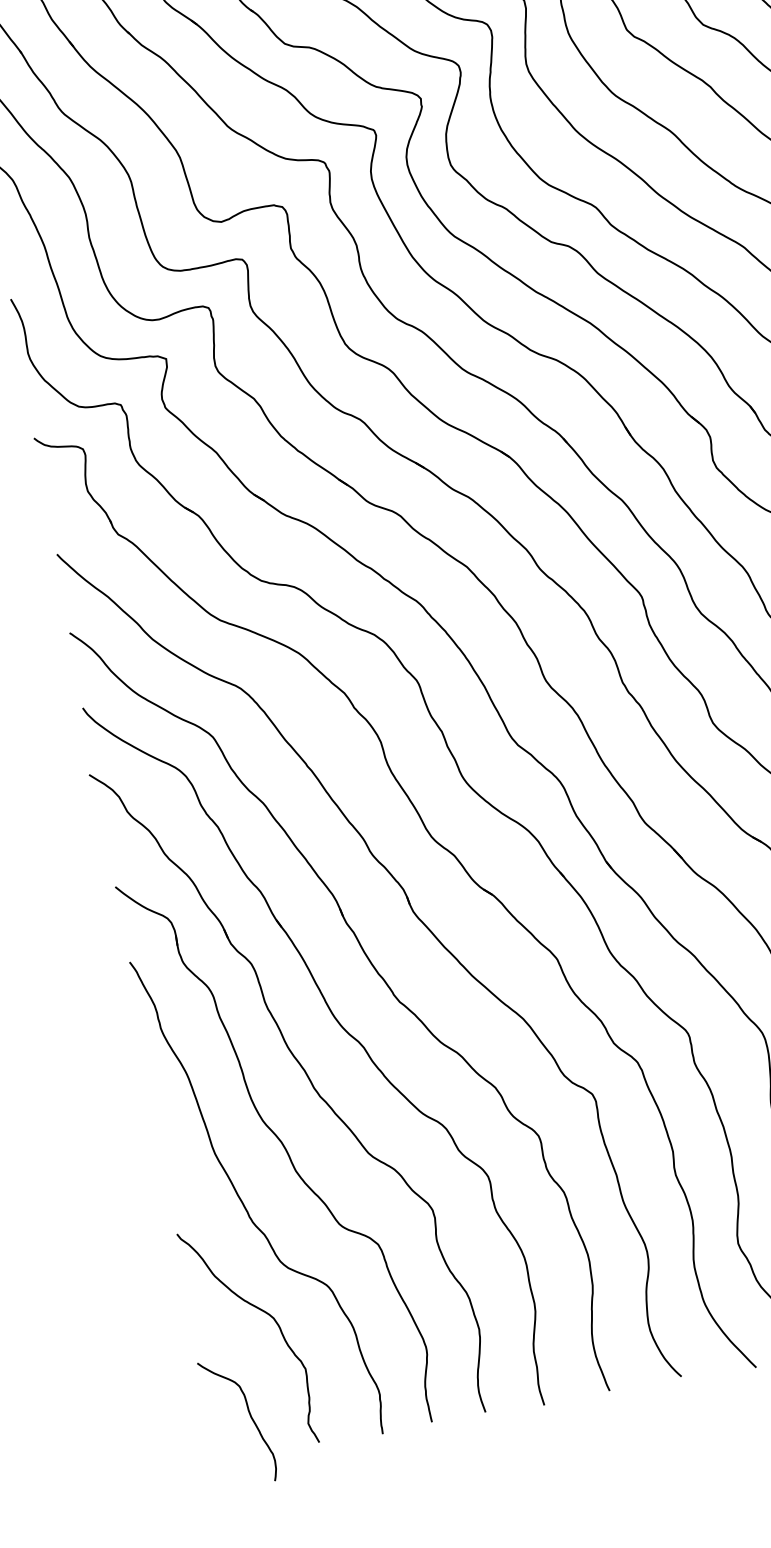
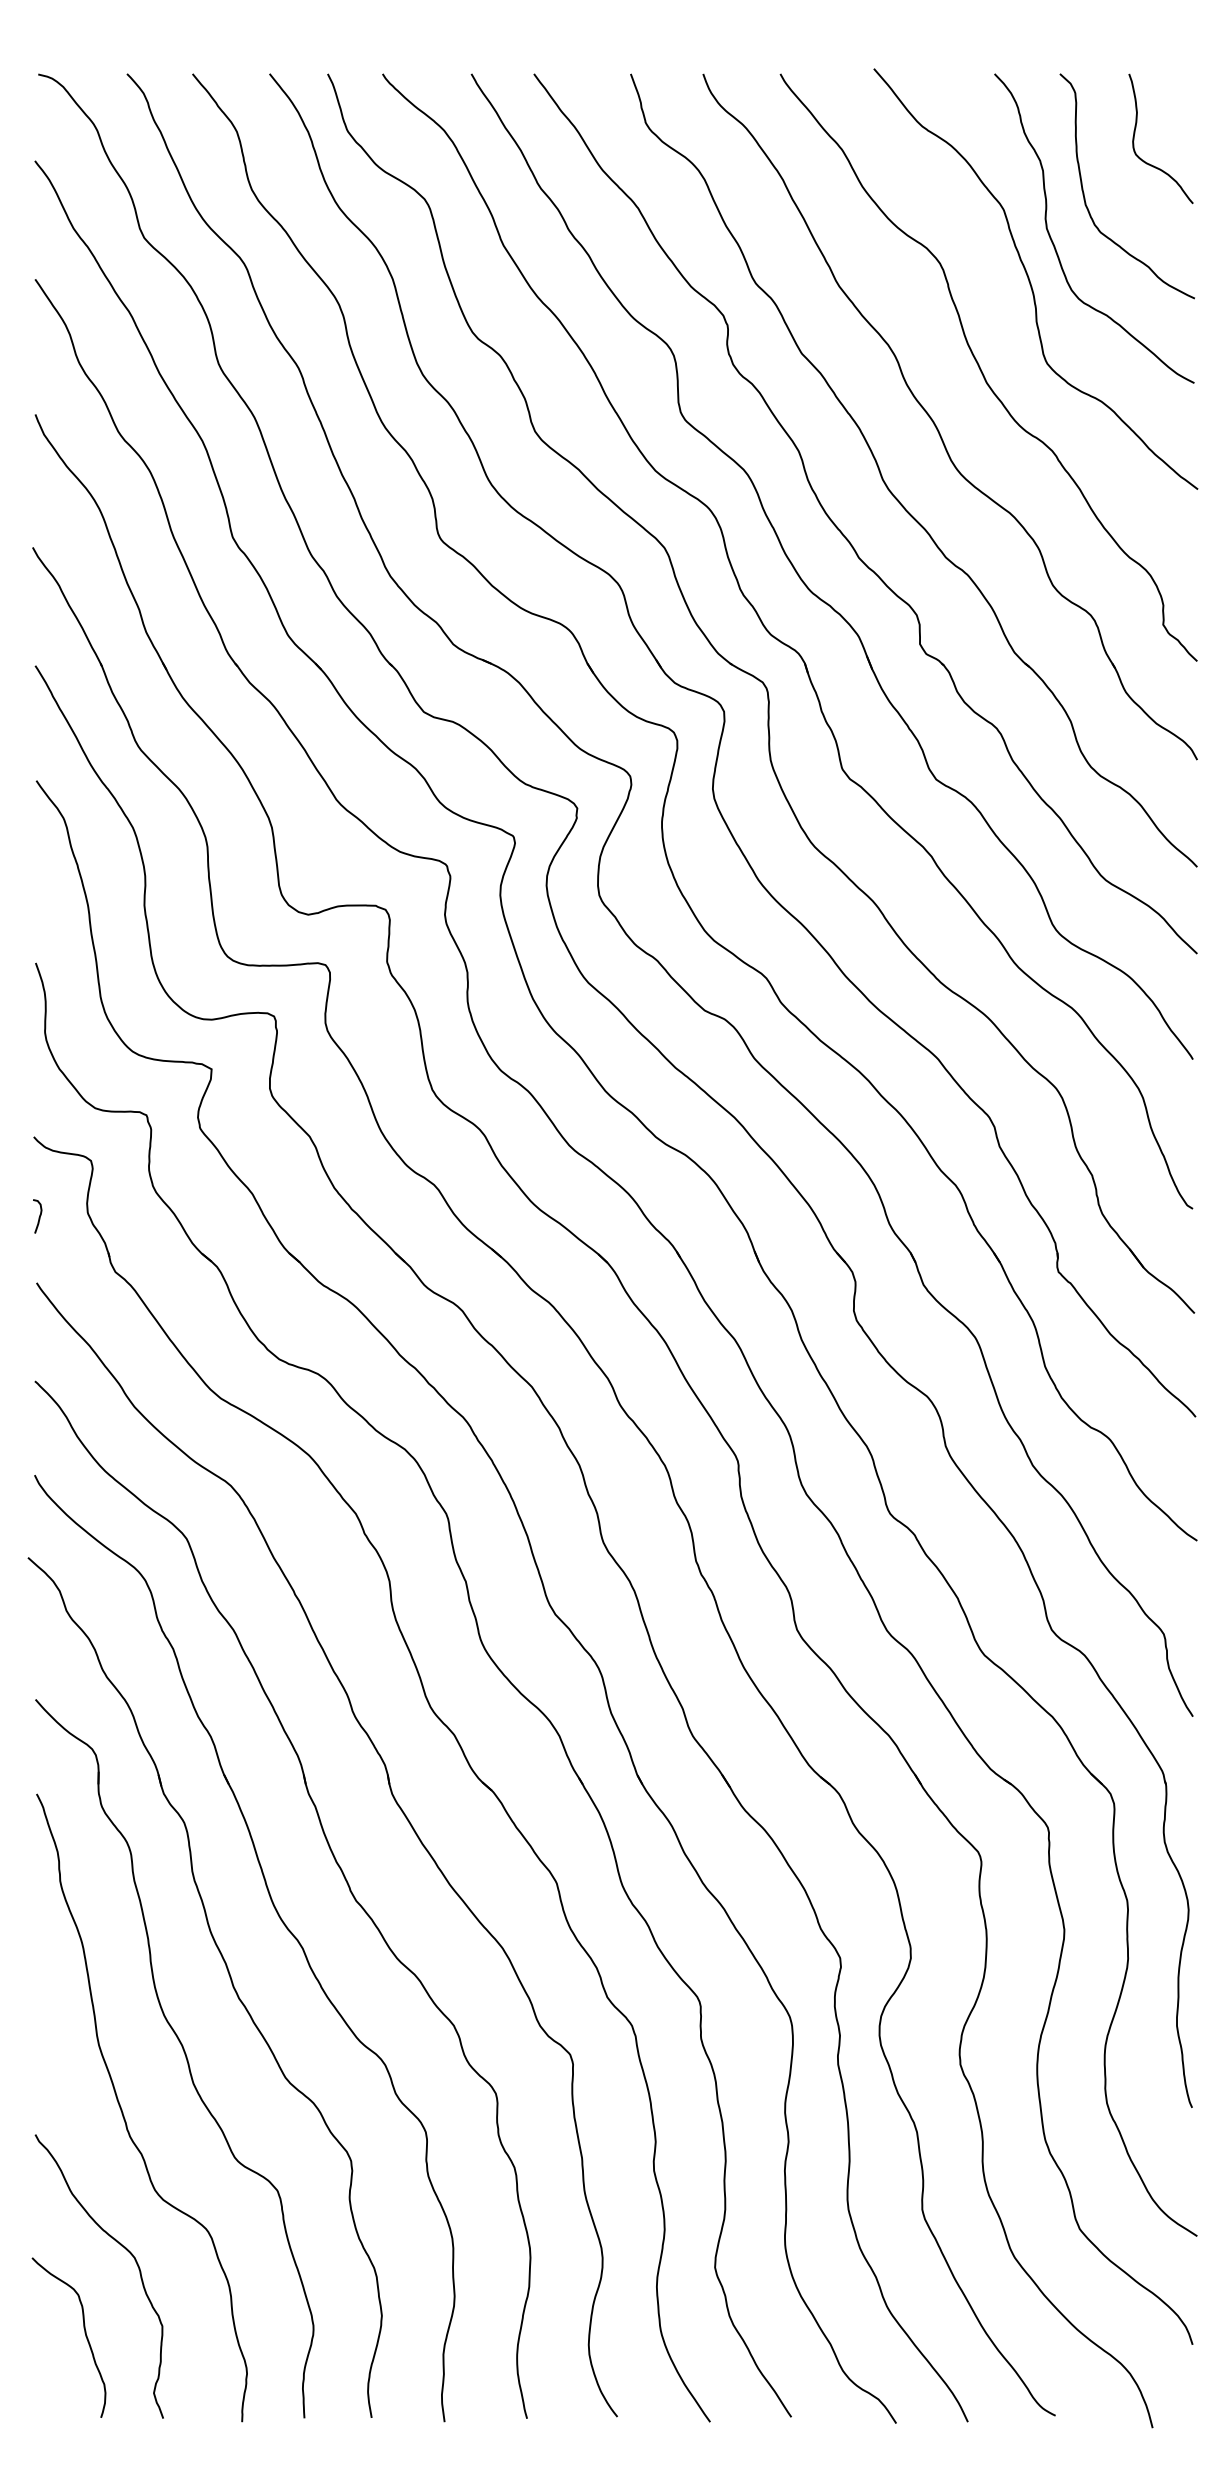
curve: (49, 501) -> (38, 1217), added
curve: (249, 1416) -> (84, 2333), moved

